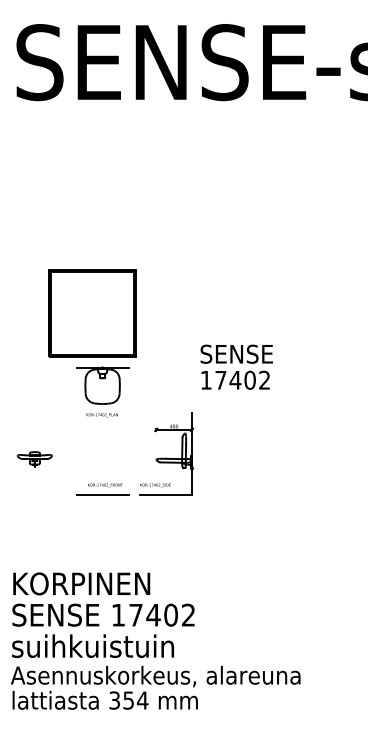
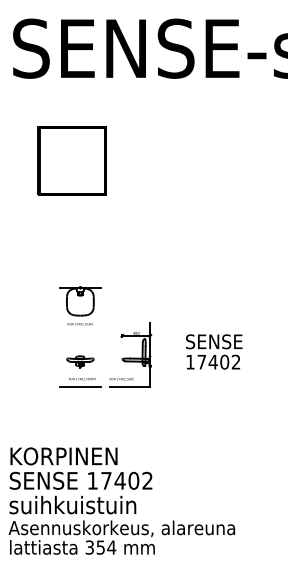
part: (91, 312) -> (71, 160), moved
text: (237, 366) -> (214, 351), moved
part: (35, 458) -> (80, 361), moved

